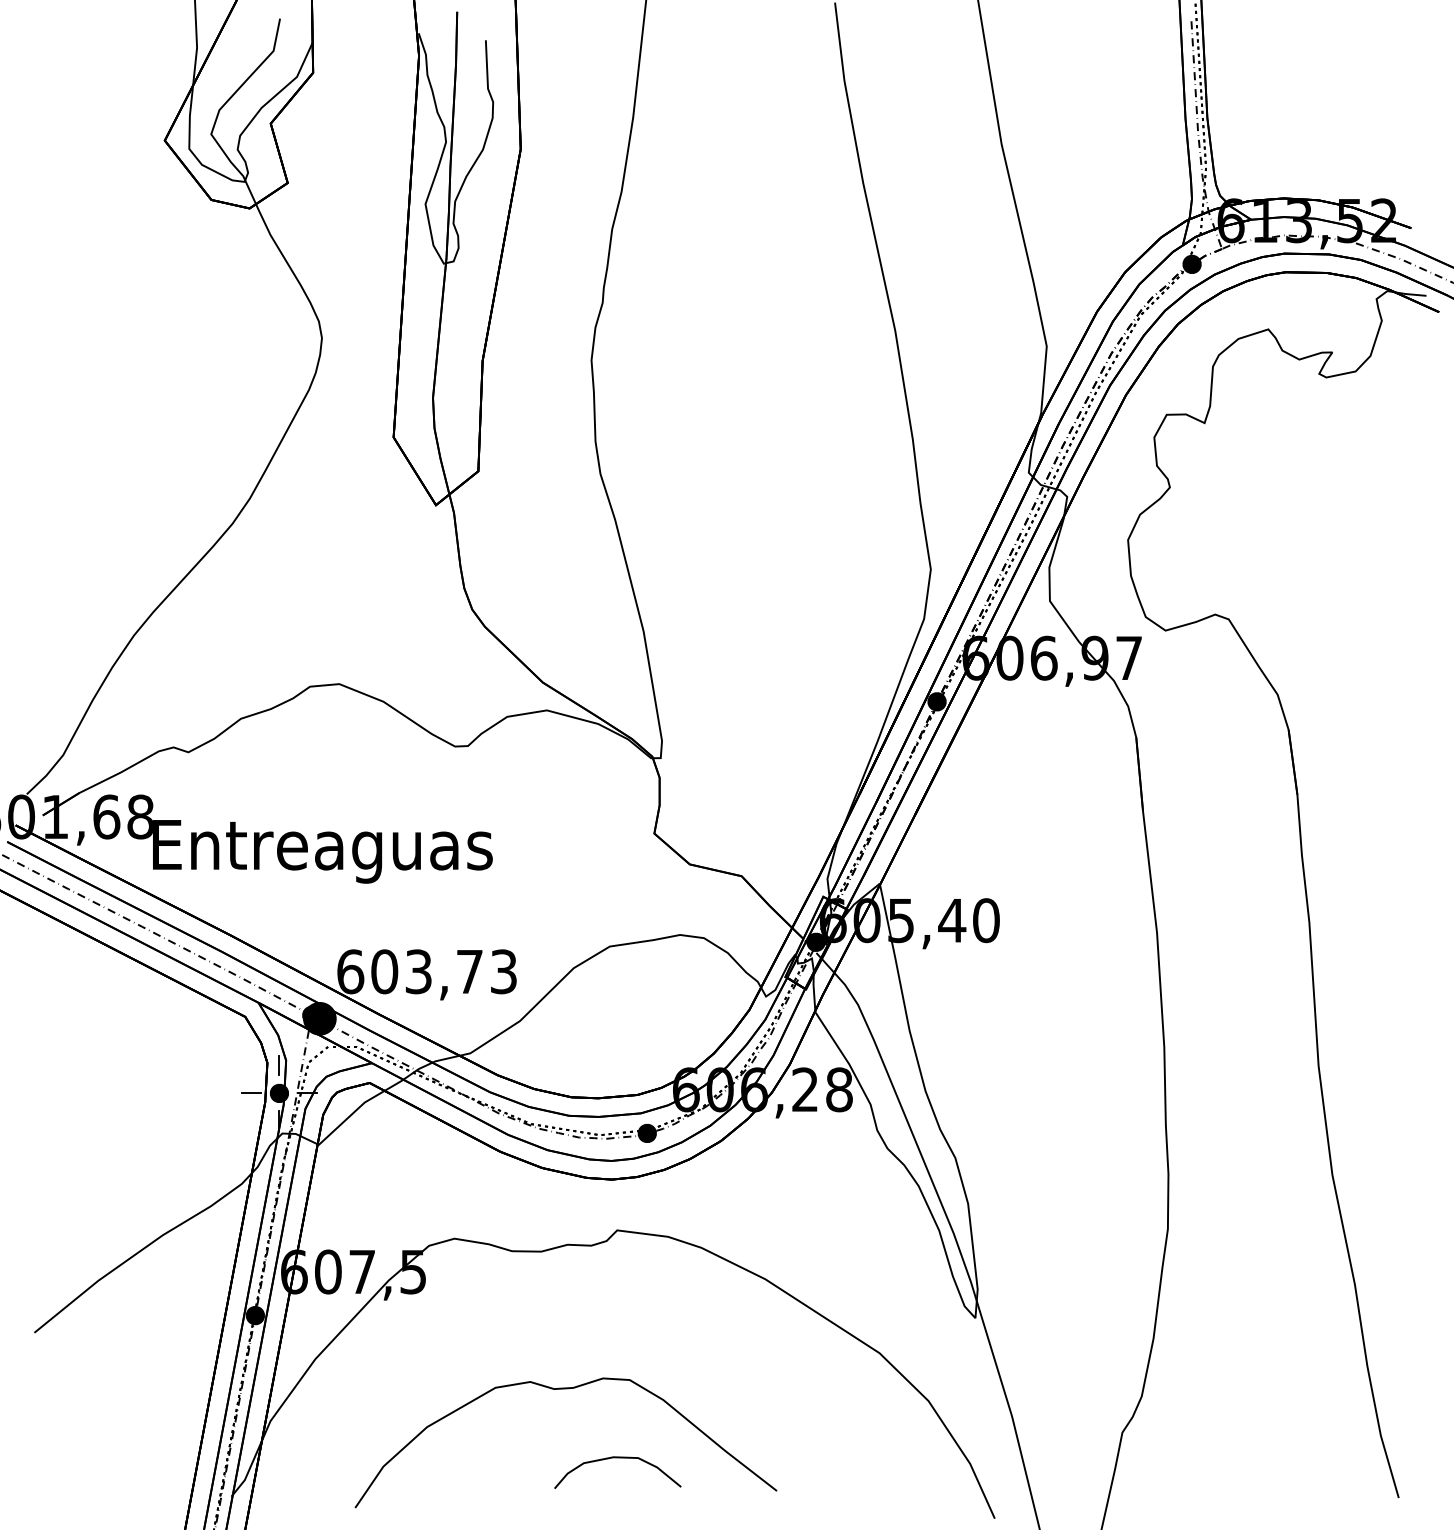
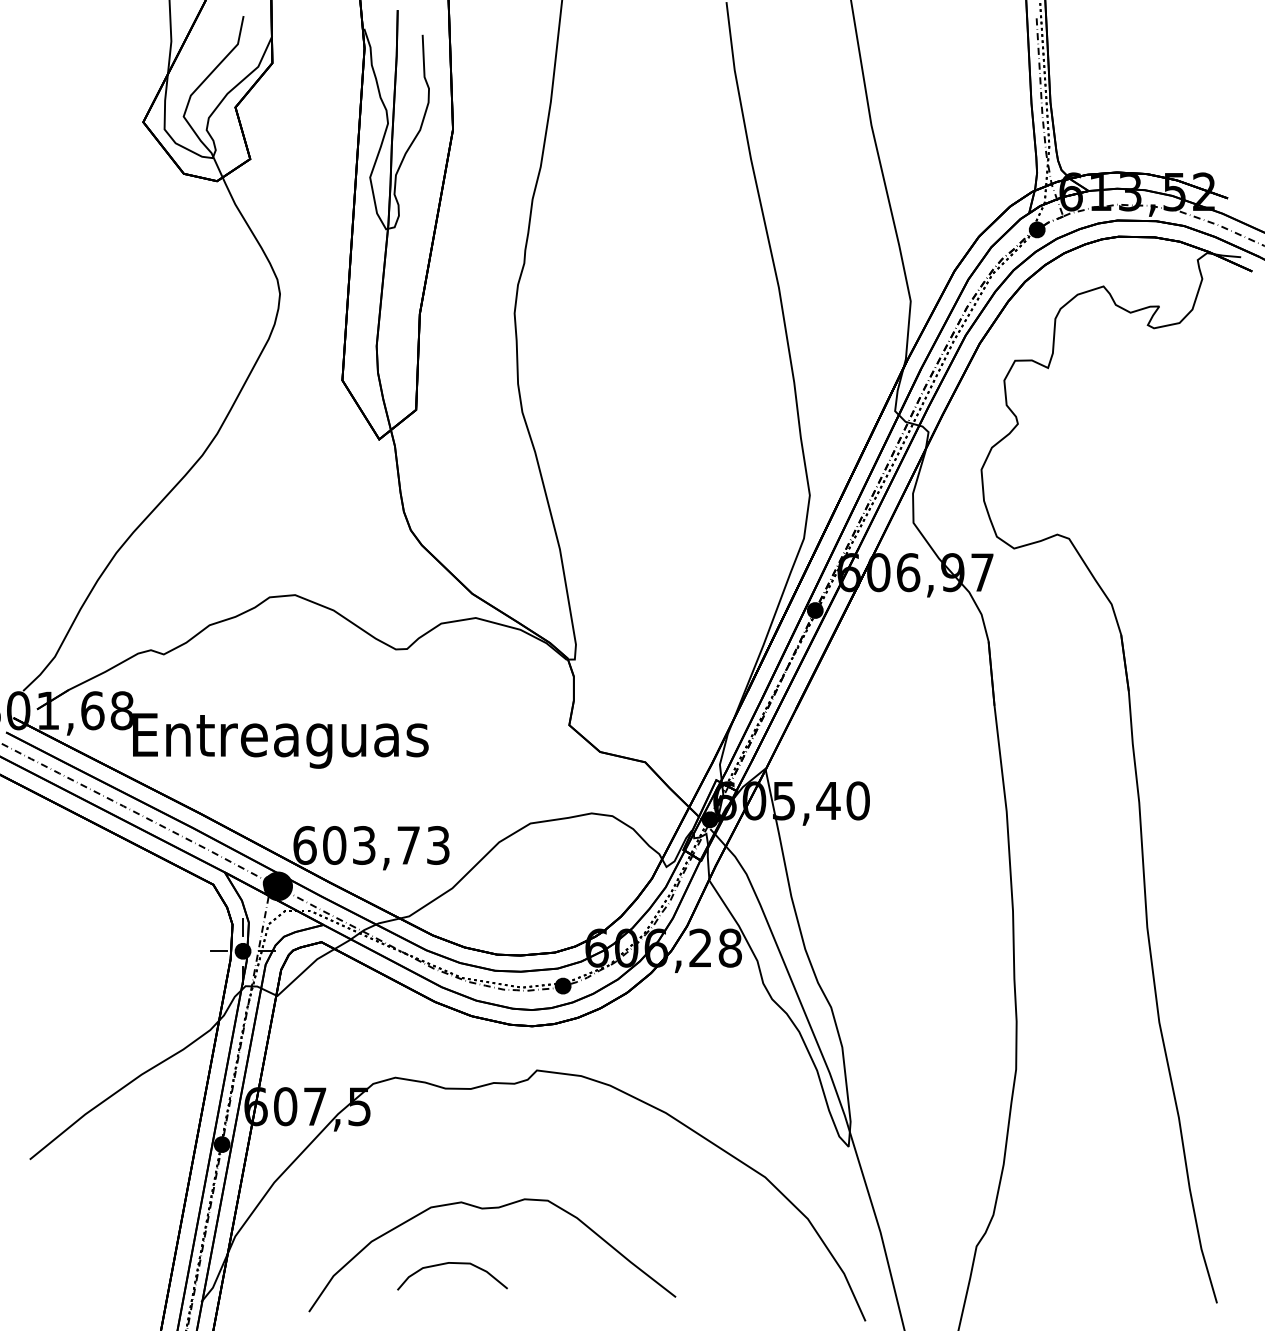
curve: (617, 1457) -> (452, 1263), moved

